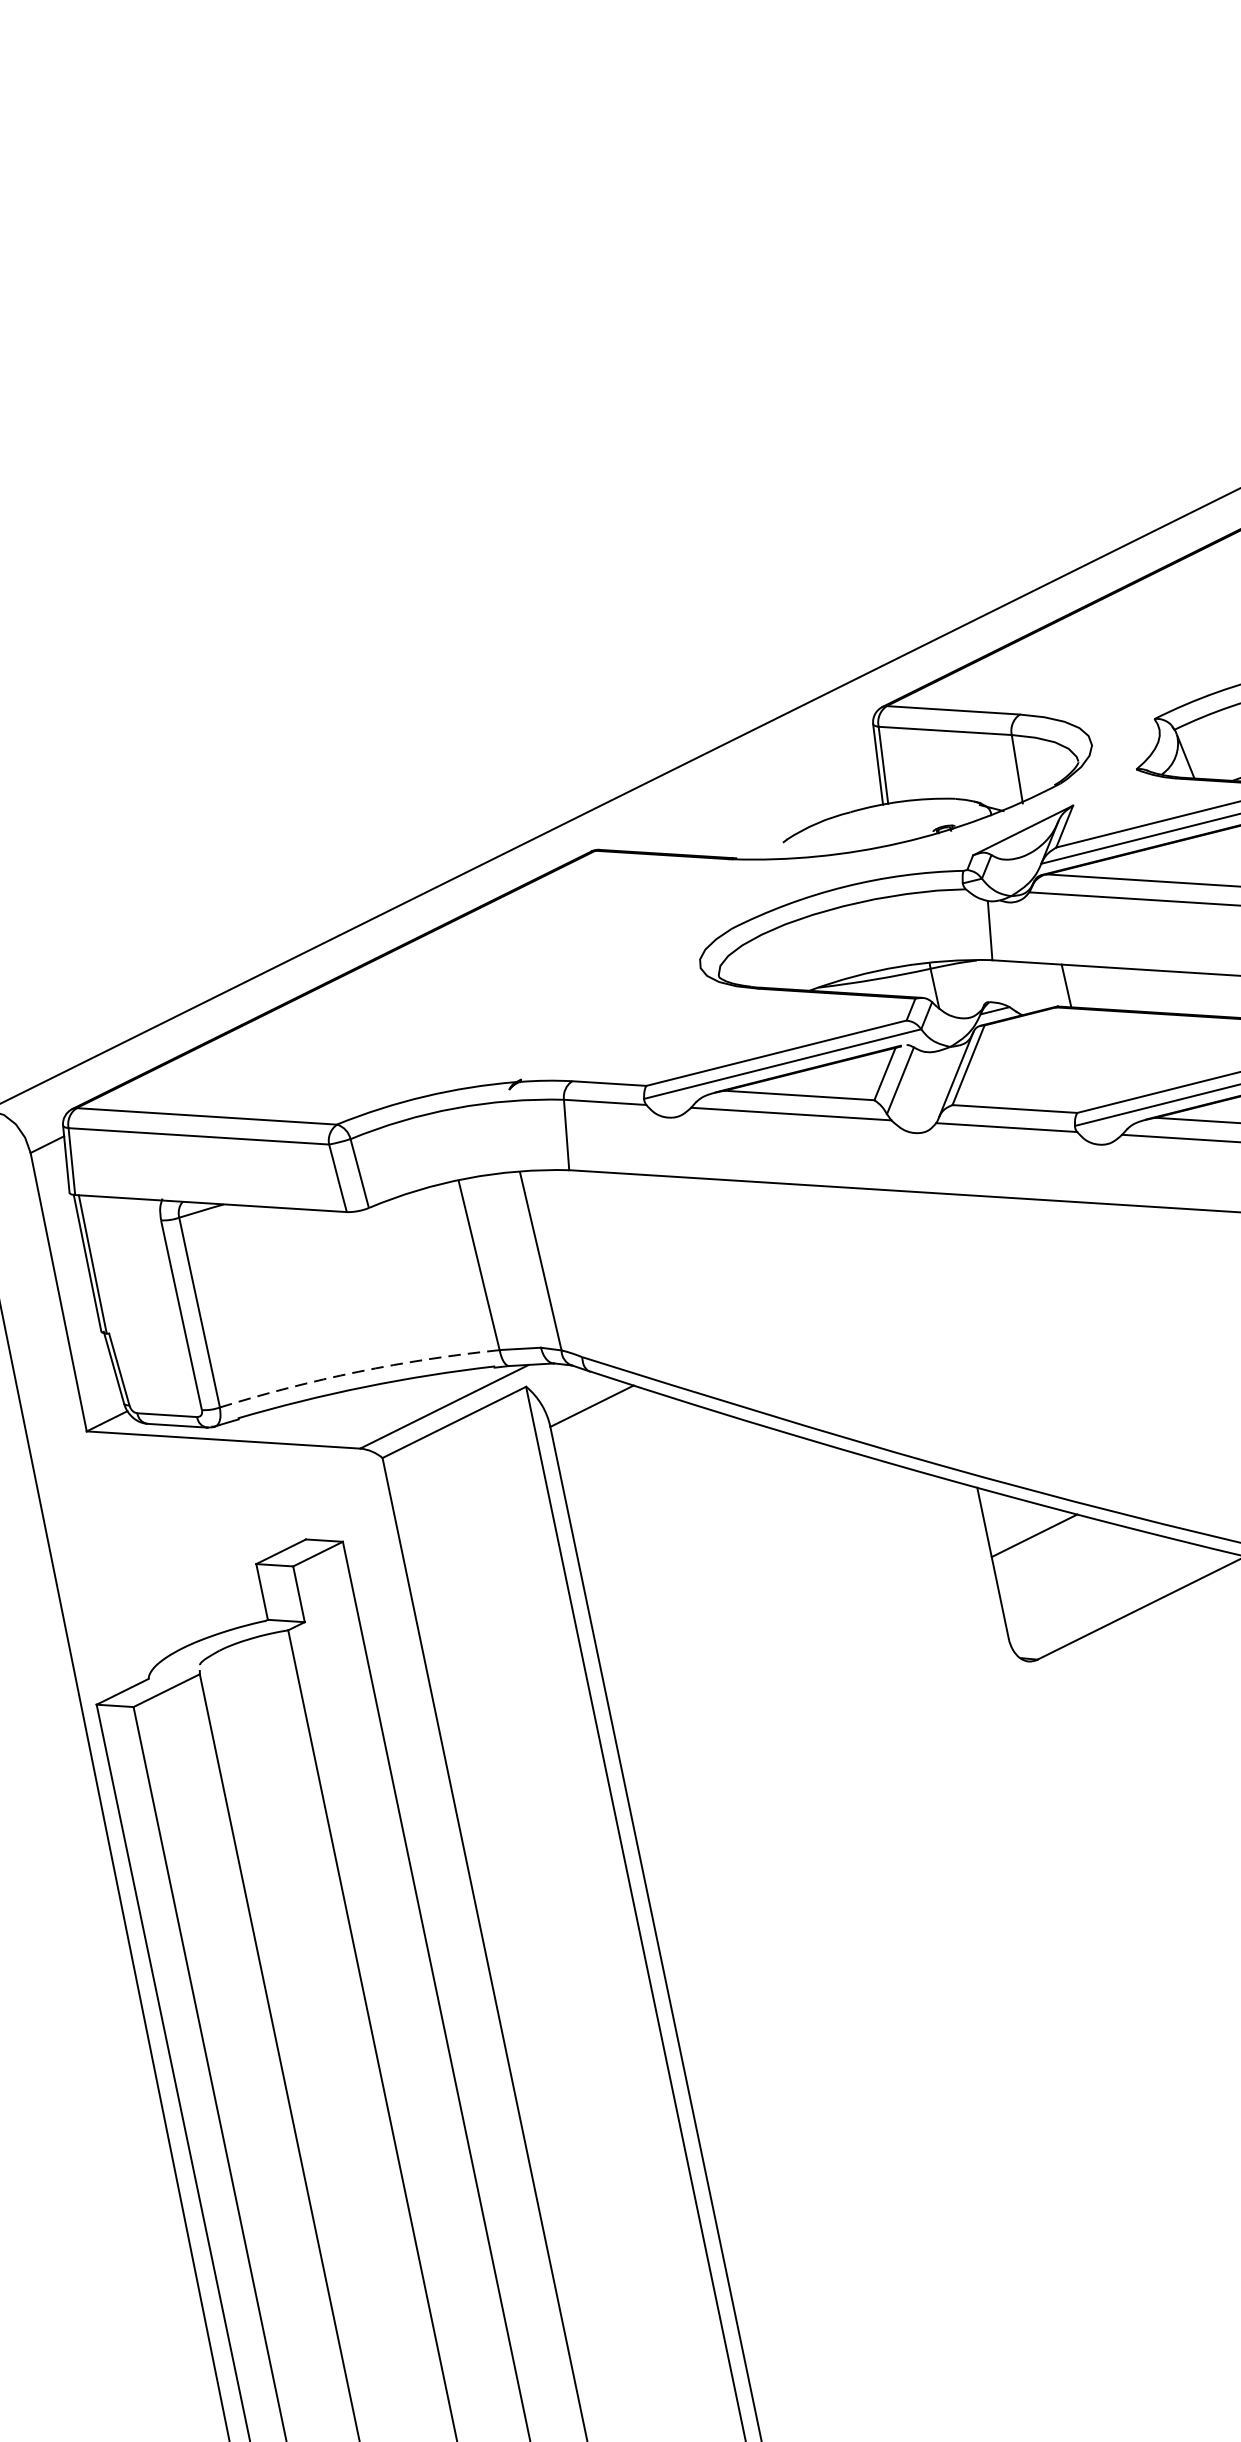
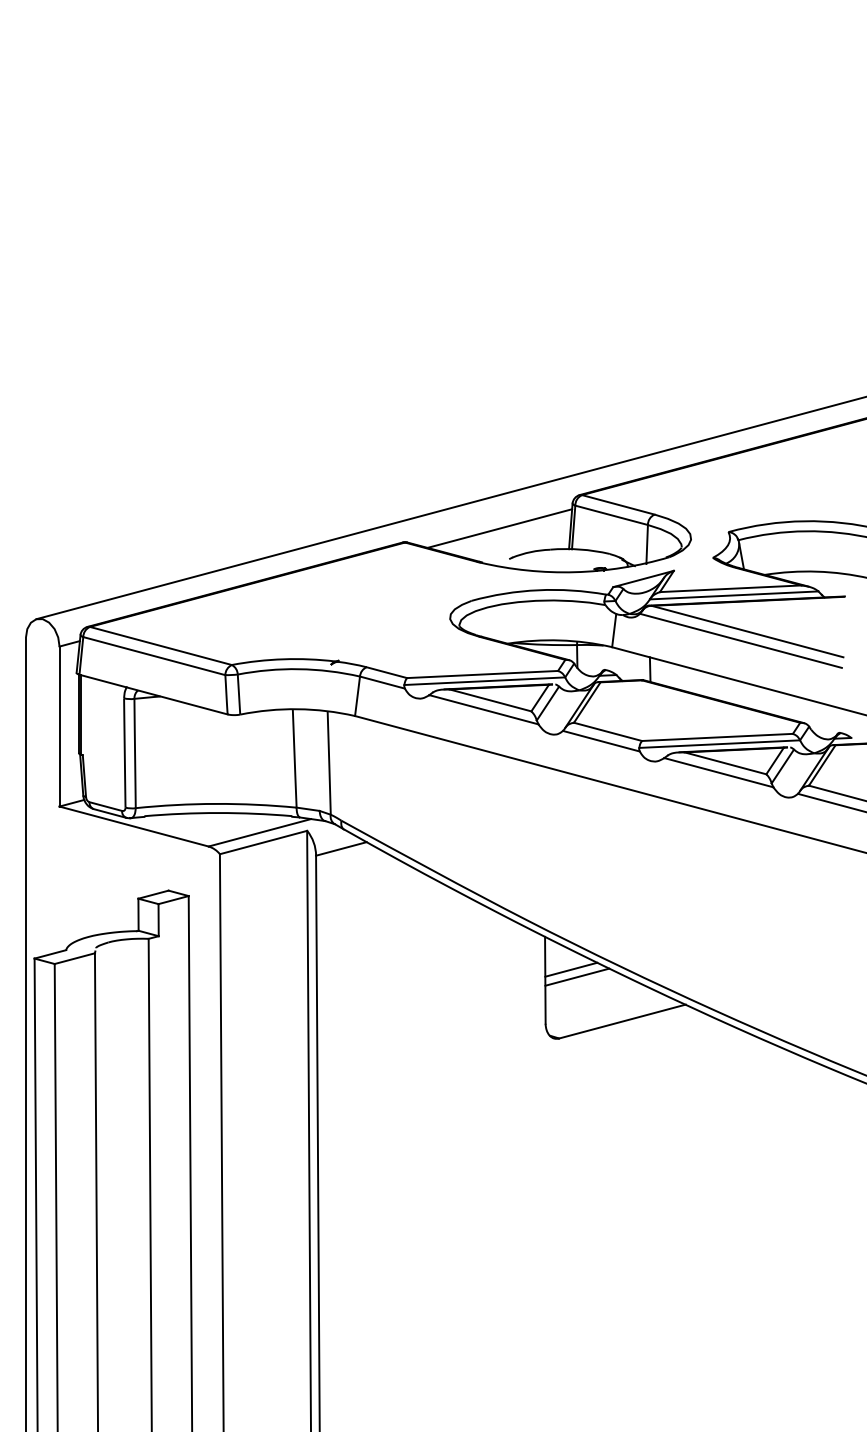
line: (754, 793) -> (499, 528), added
arc: (358, 1370) -> (216, 803), dashed -> solid
line: (1047, 1545) -> (577, 976), added

